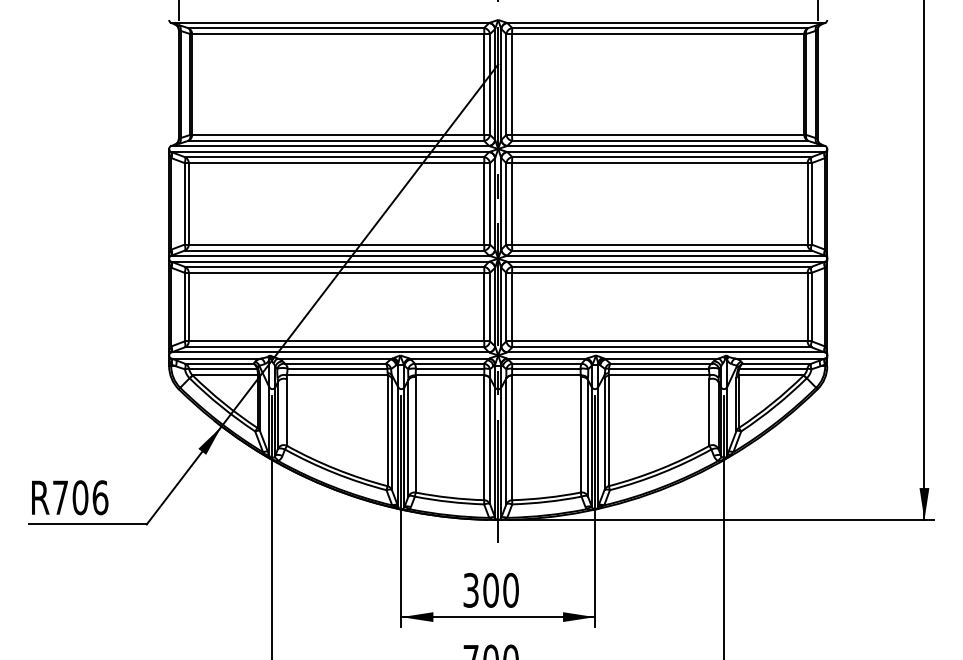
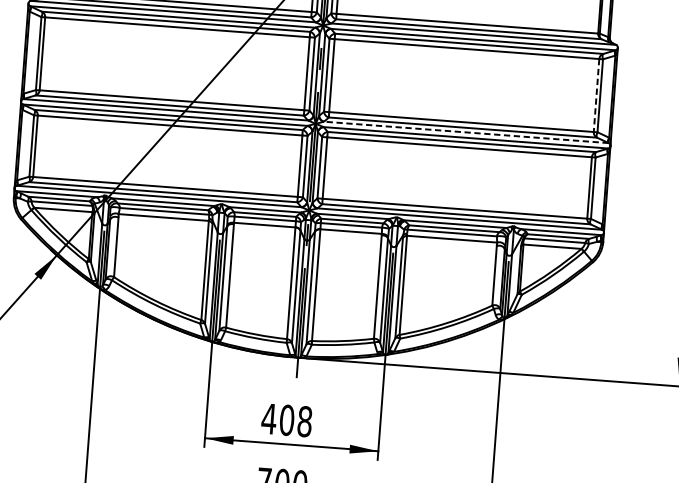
line: (807, 203) -> (596, 95), solid -> dashed
line: (666, 255) -> (466, 132), solid -> dashed
text: (490, 589) -> (286, 419), 300 -> 408

